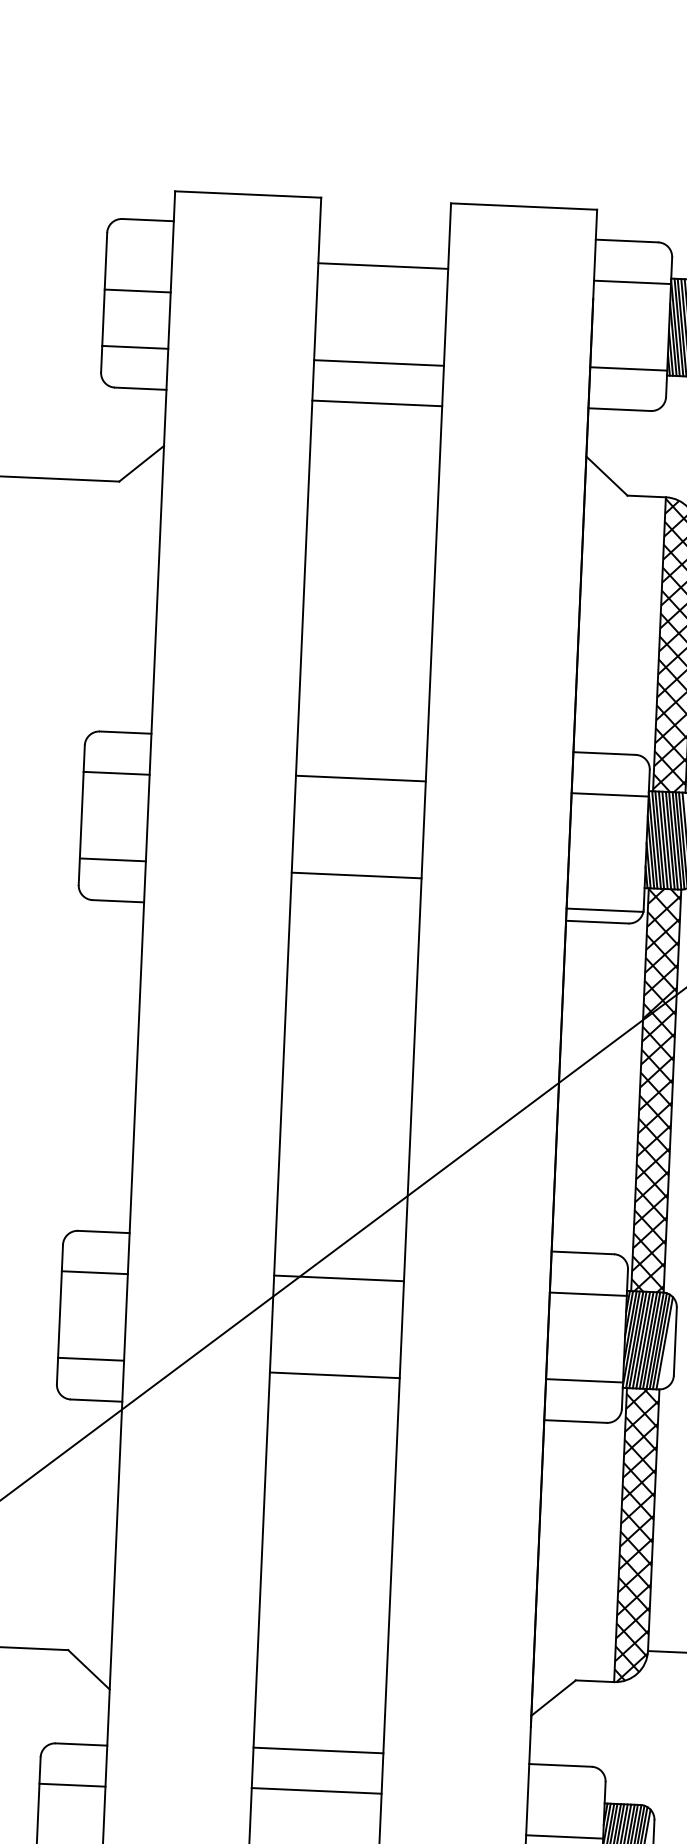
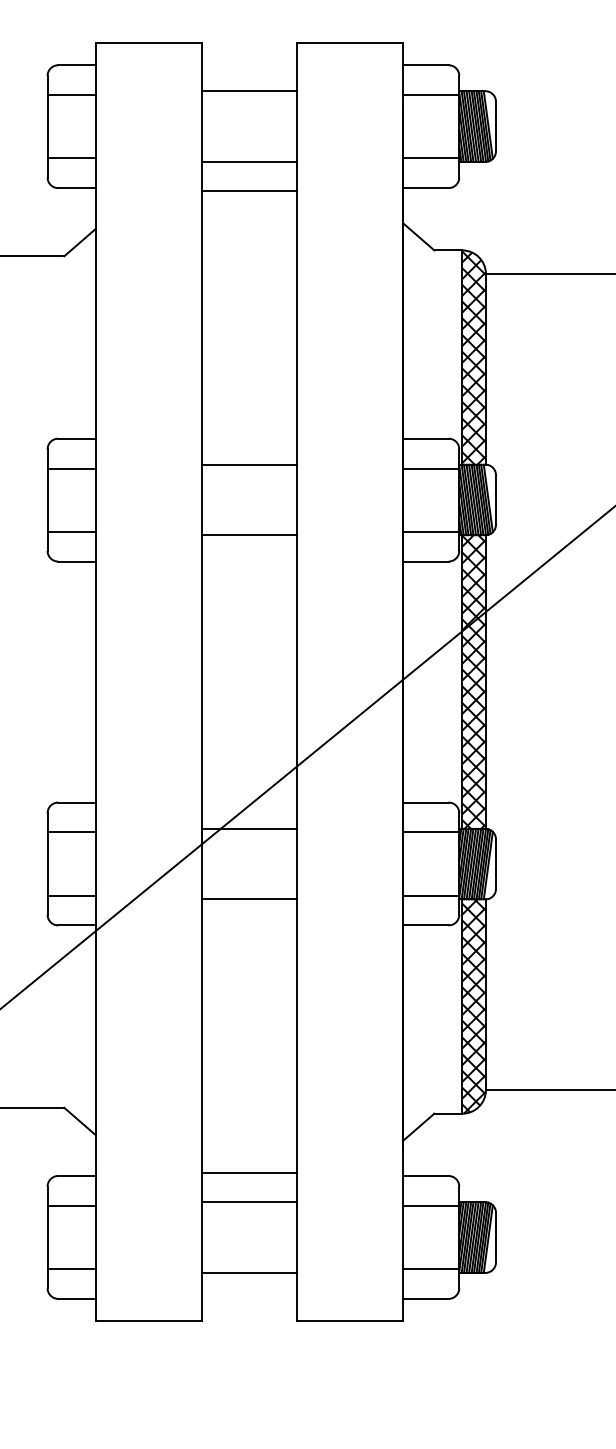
line: (137, 291) -> (71, 95), moved
line: (605, 910) -> (431, 531), moved
line: (565, 1836) -> (431, 1205), moved

